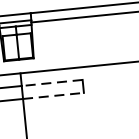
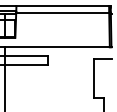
line: (50, 83) -> (25, 56), dashed -> solid
line: (53, 96) -> (26, 65), dashed -> solid

